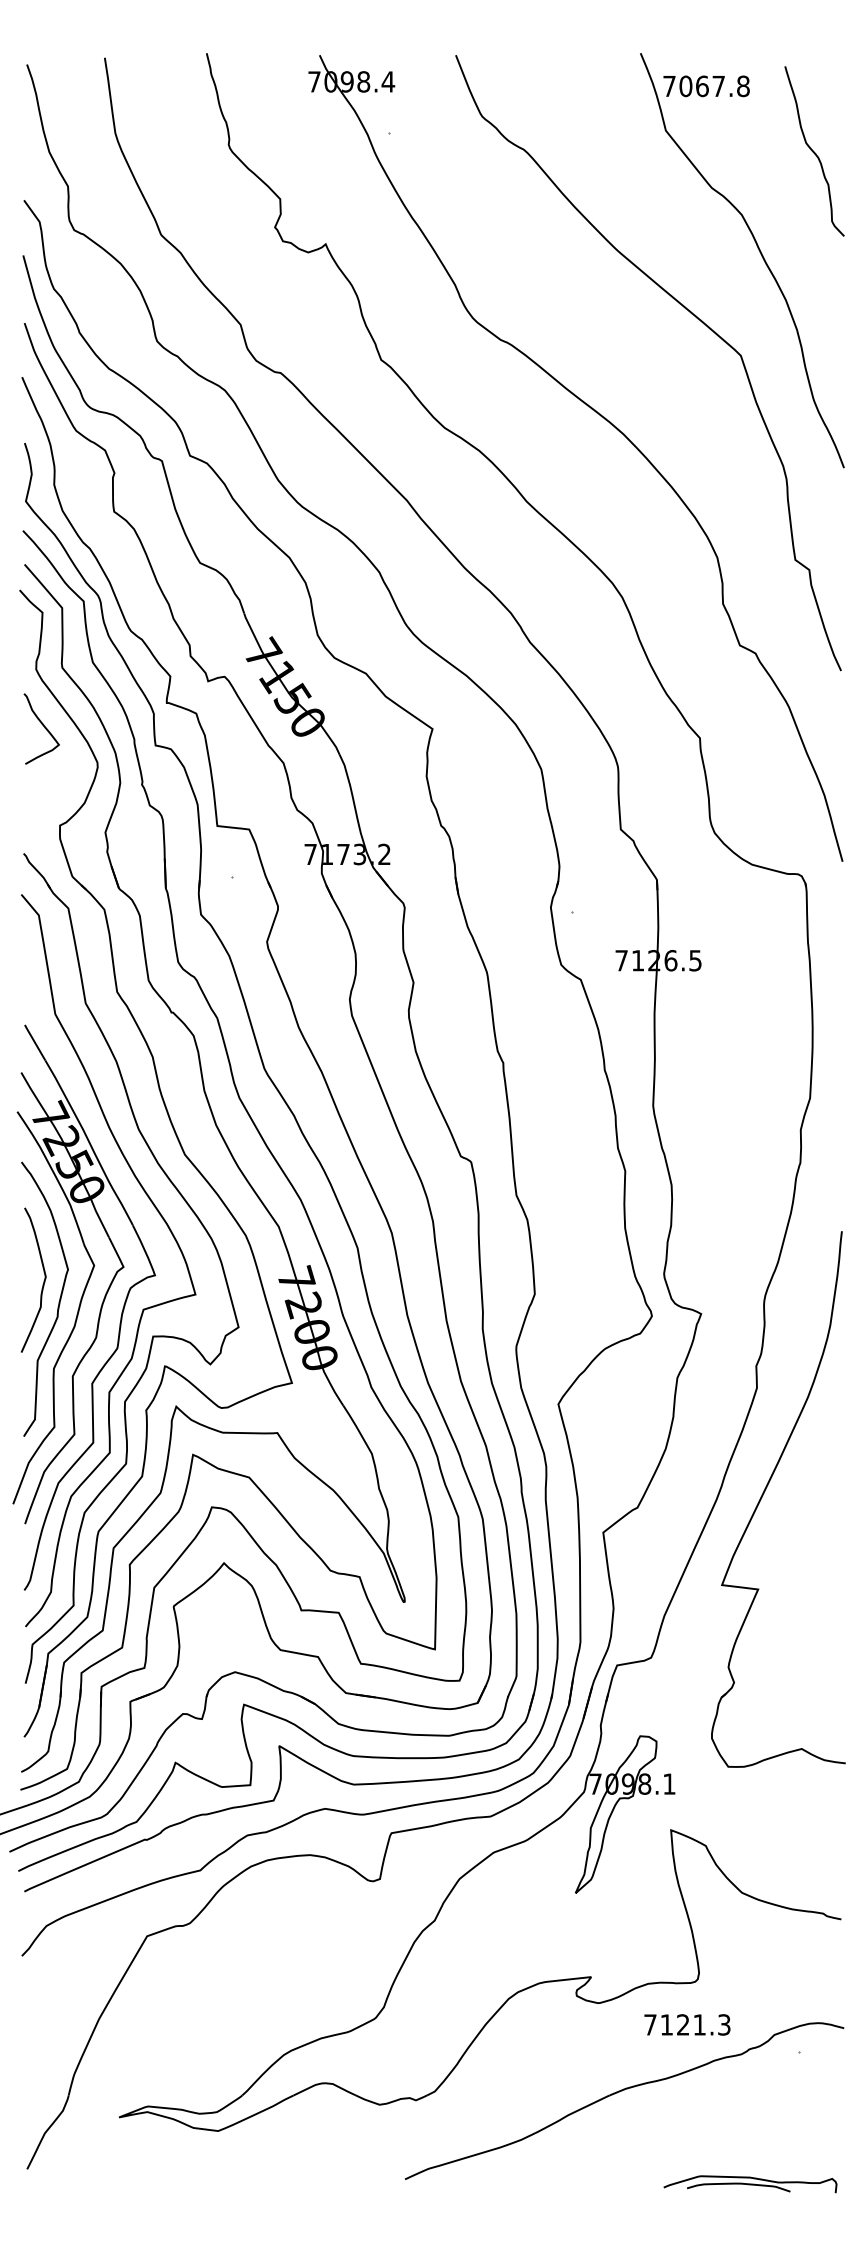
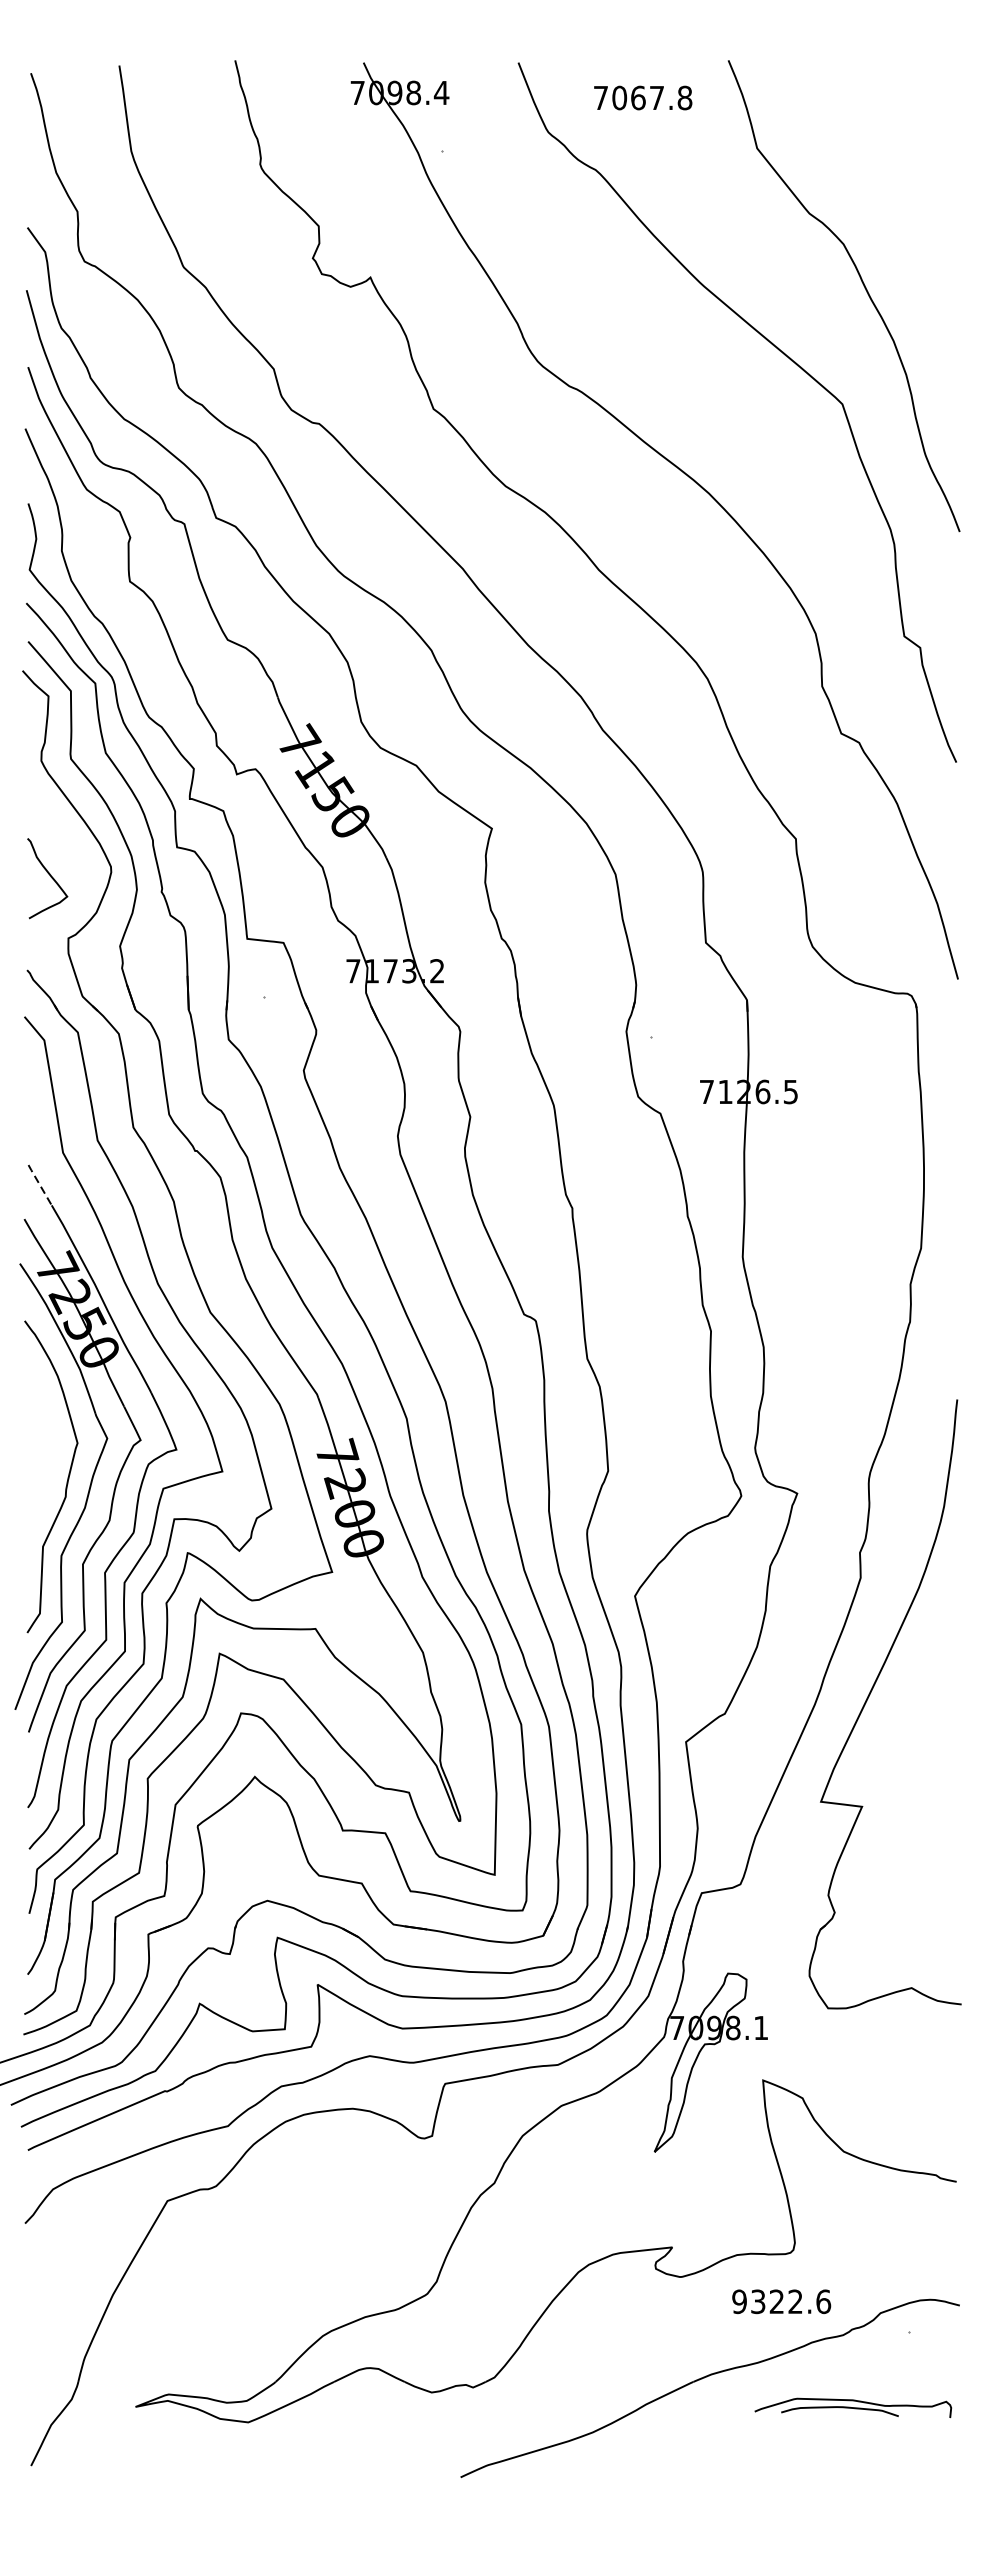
text: (706, 86) -> (643, 98), moved
curve: (814, 151) -> (926, 172), removed
curve: (43, 726) -> (49, 875), moved
line: (34, 1042) -> (39, 1184), solid -> dashed
curve: (43, 1280) -> (49, 1455), removed
text: (687, 2024) -> (781, 2301), 7121.3 -> 9322.6
part: (750, 2184) -> (853, 2408), moved

